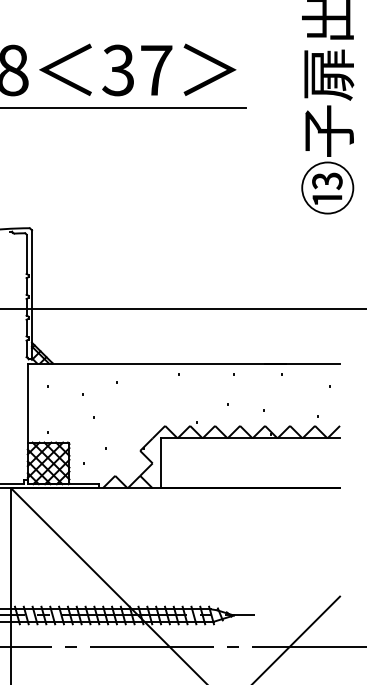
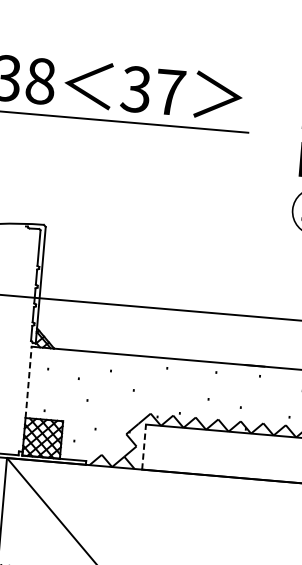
line: (27, 403) -> (28, 382), solid -> dashed
line: (161, 463) -> (144, 447), solid -> dashed

